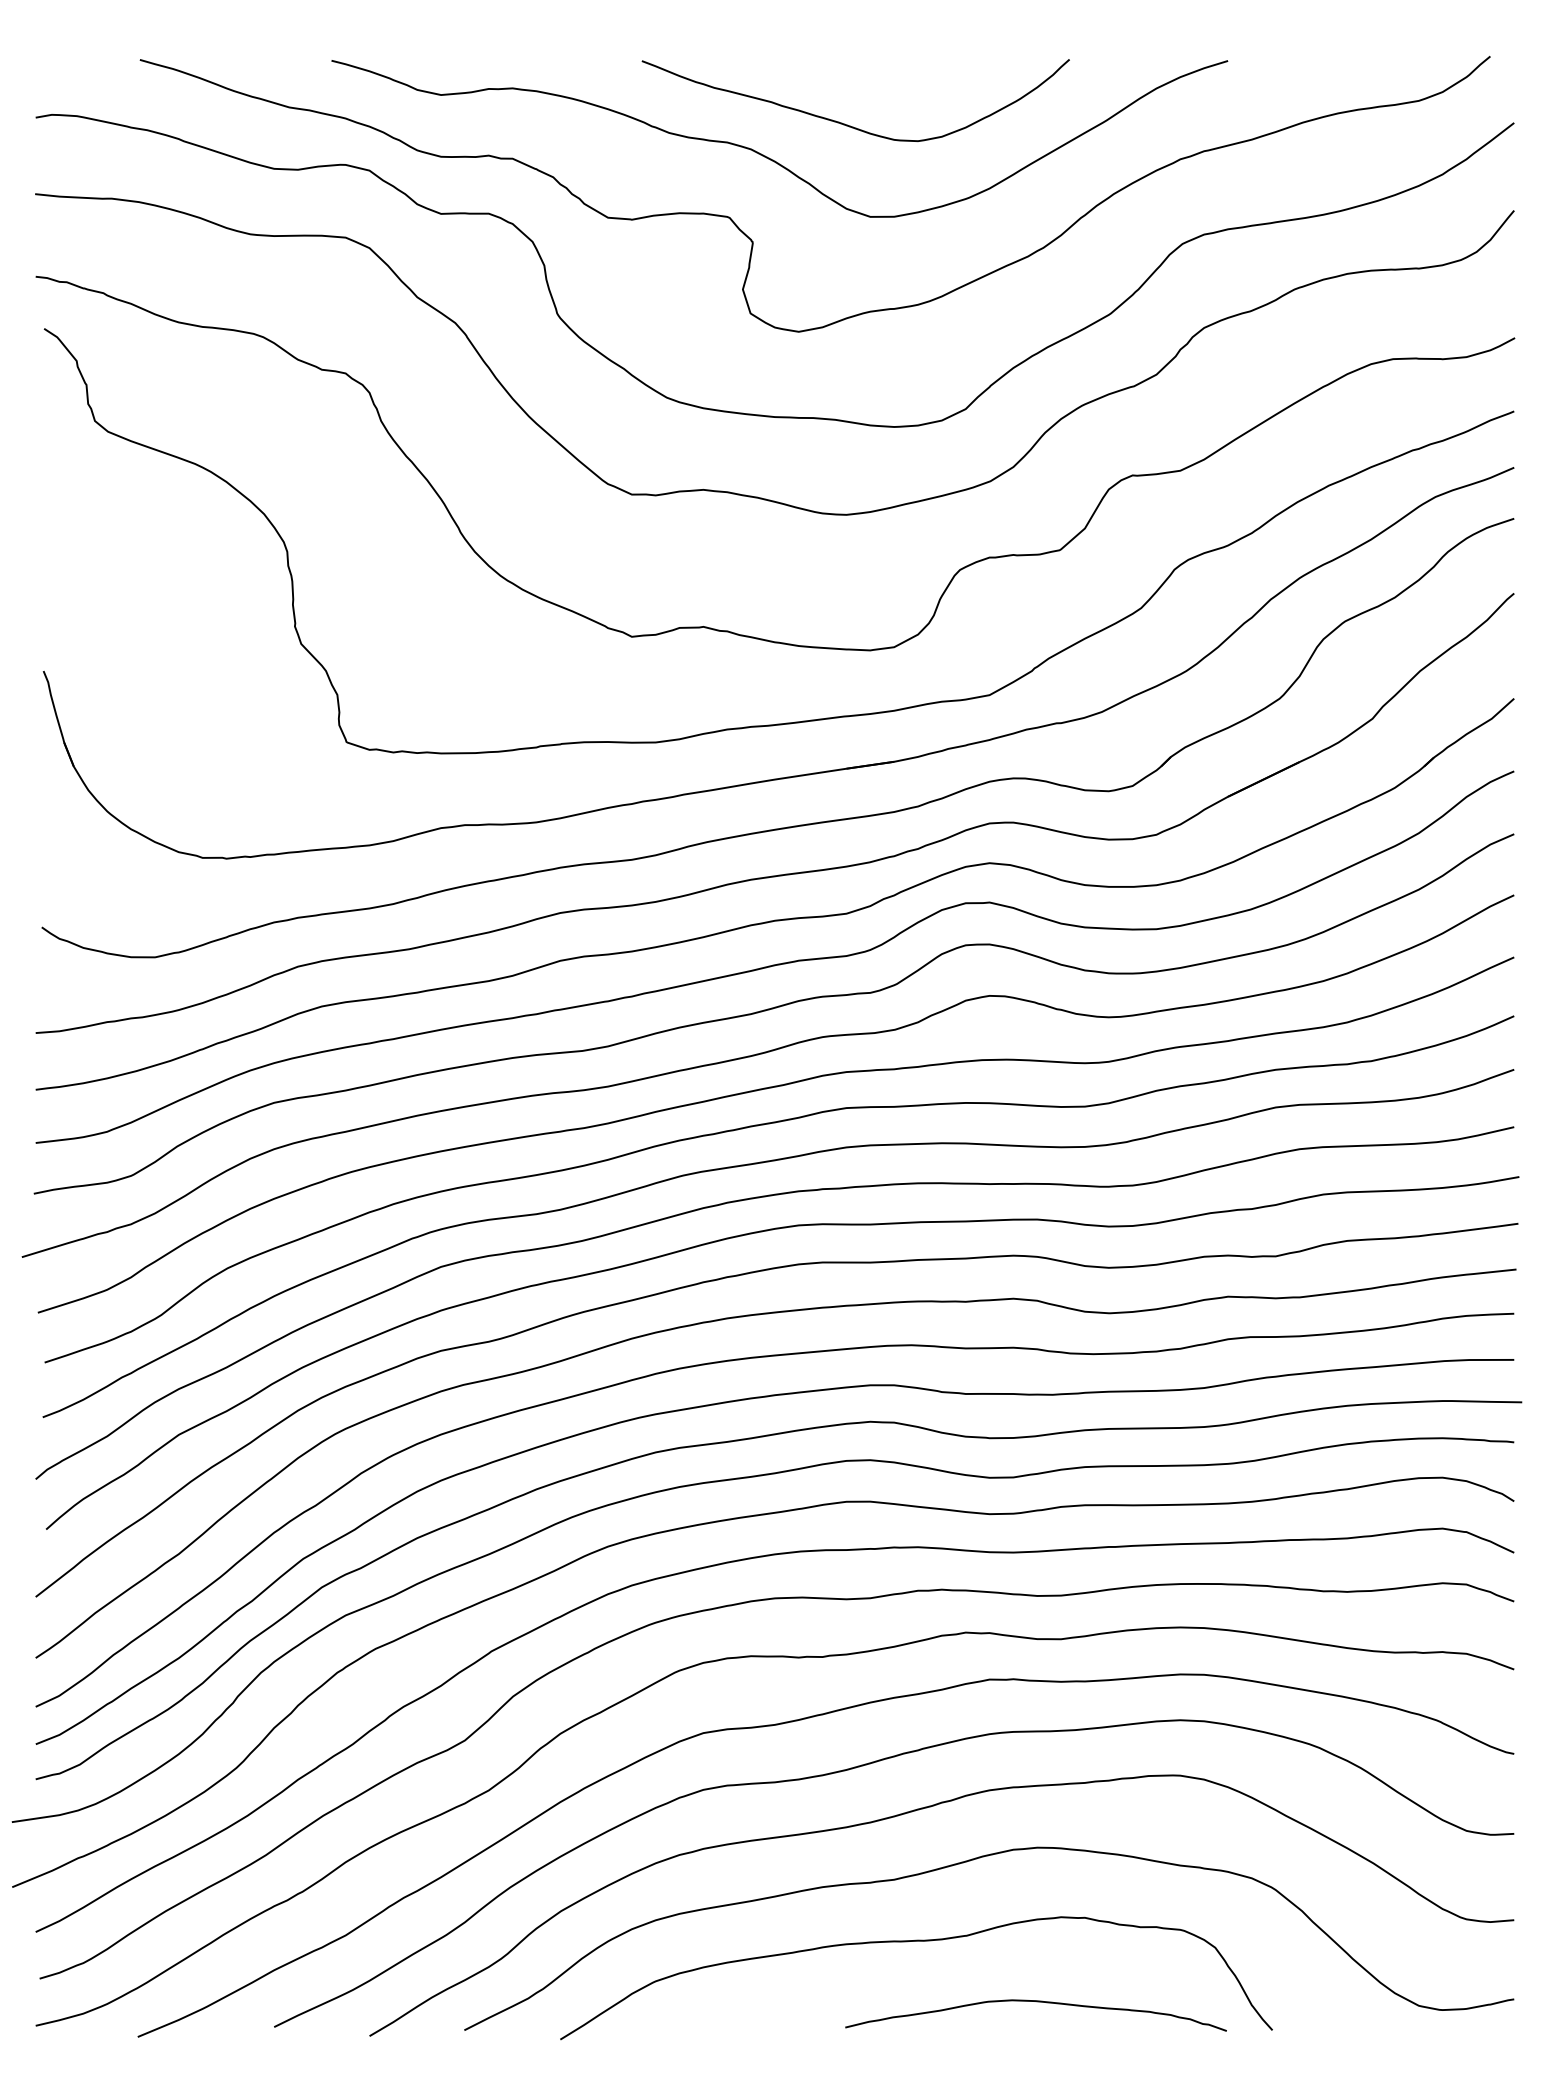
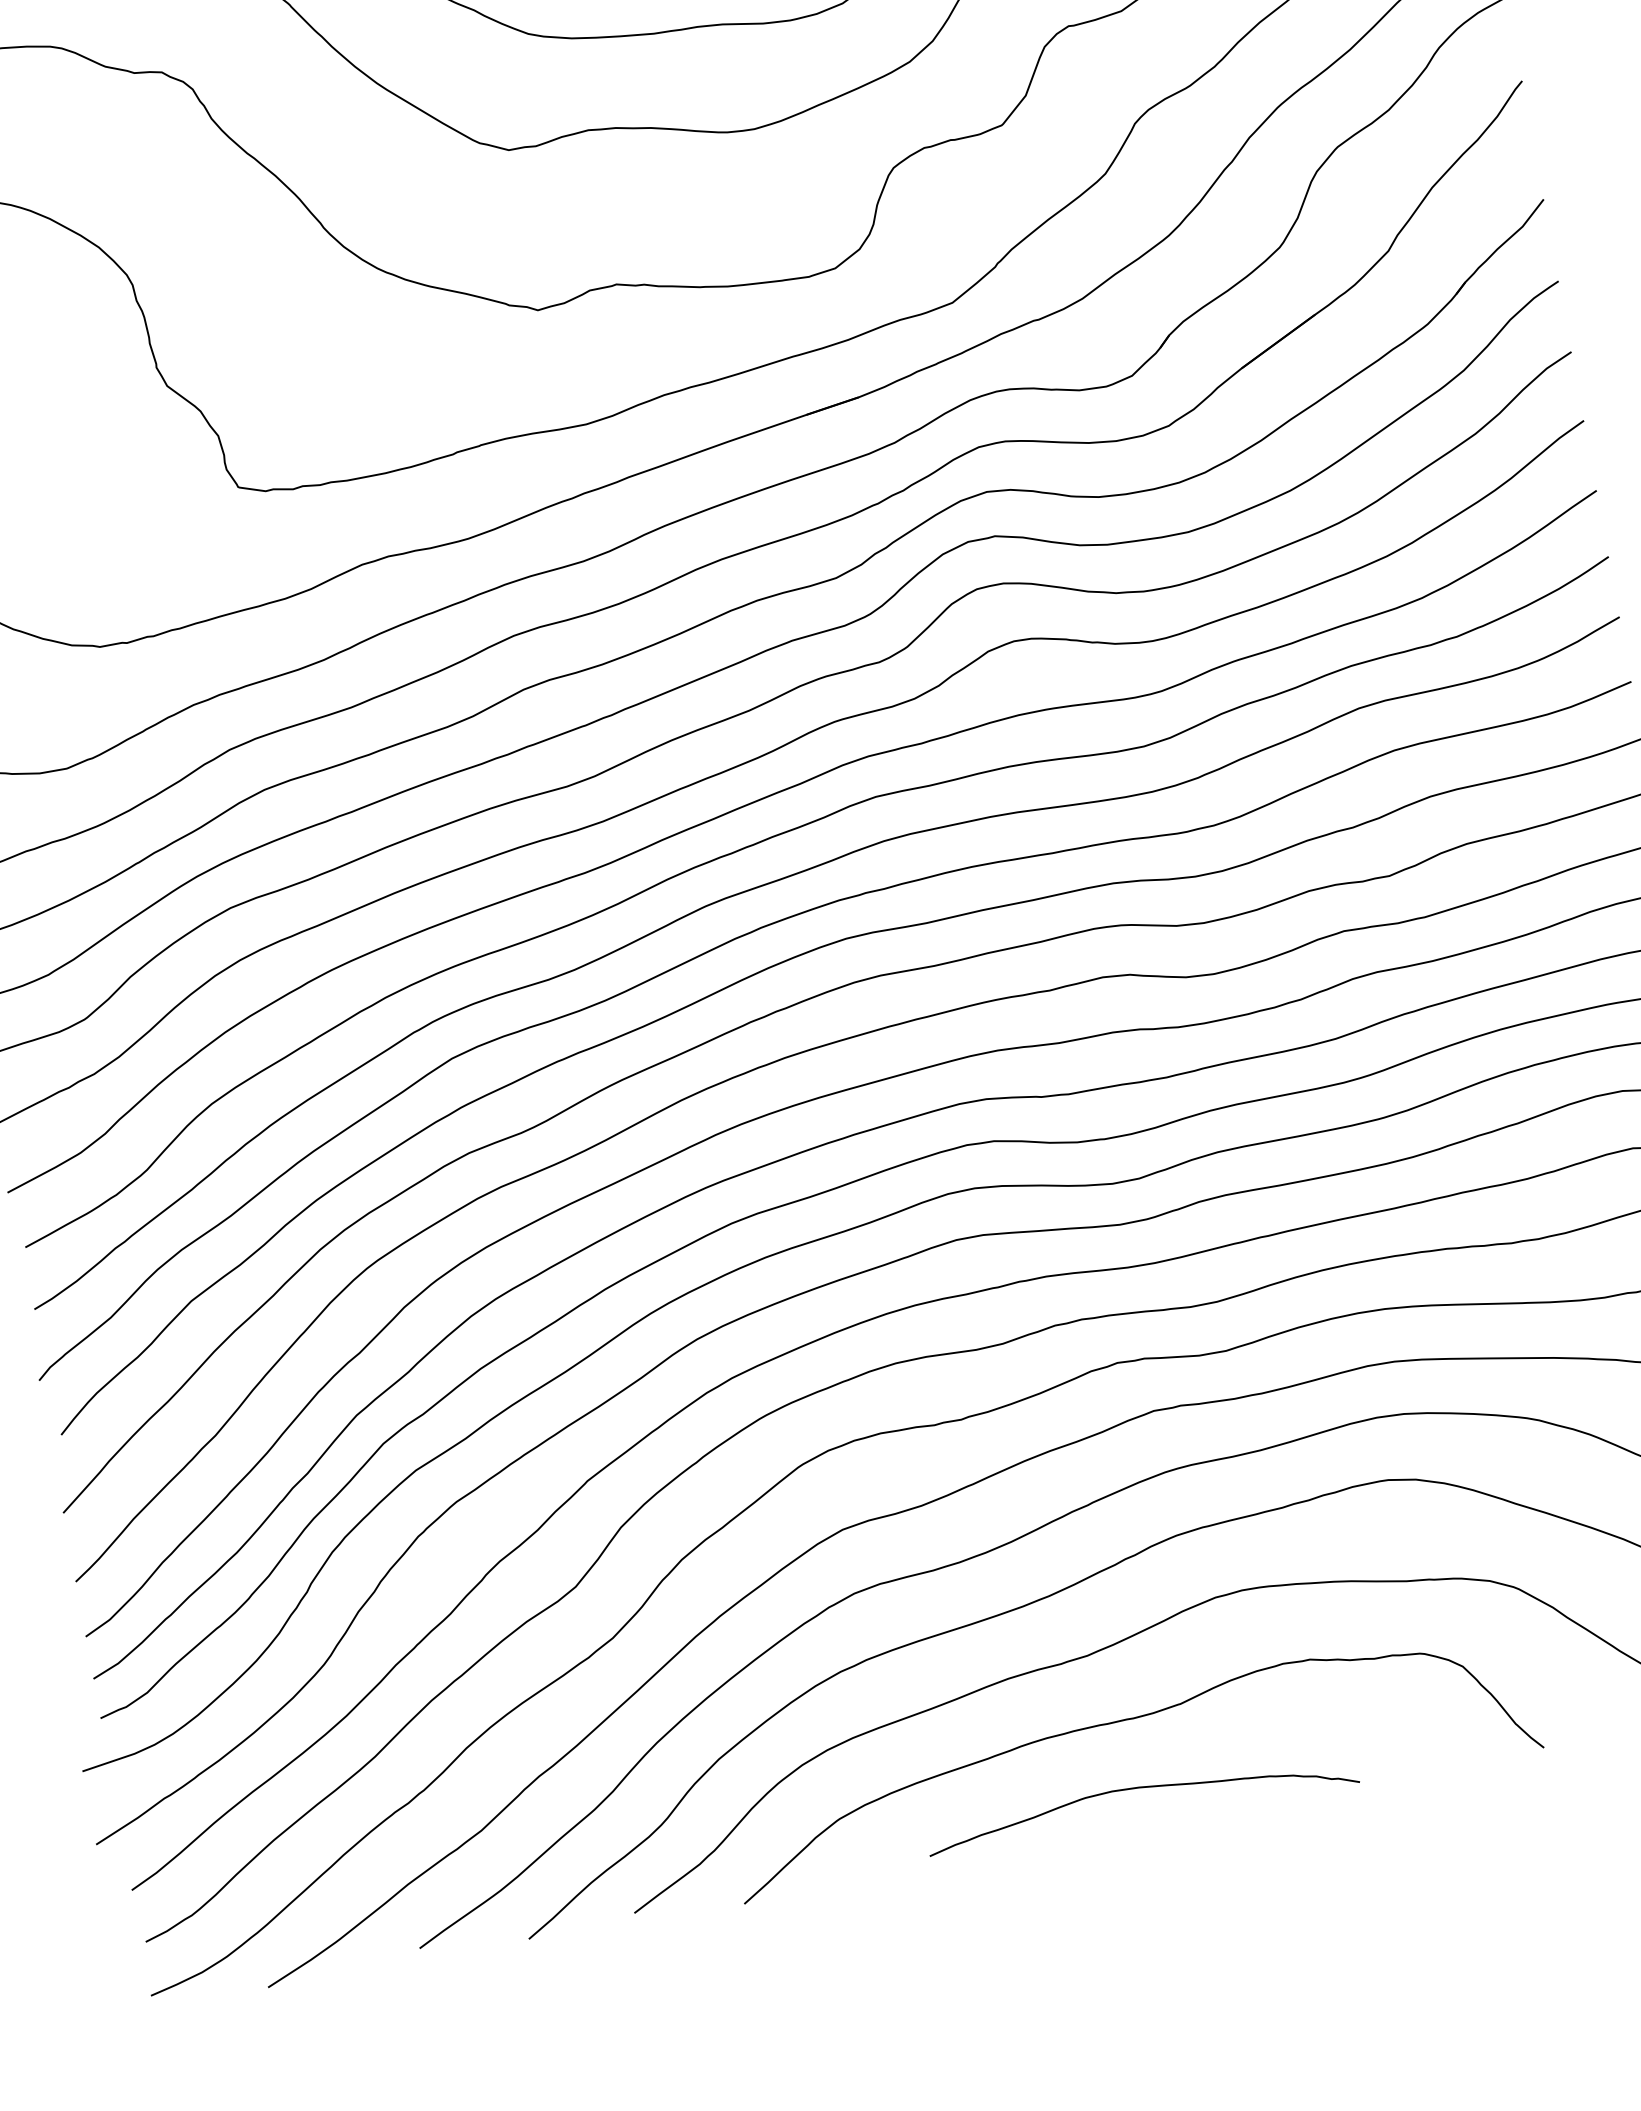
curve: (1036, 2002) -> (1139, 1788), moved

